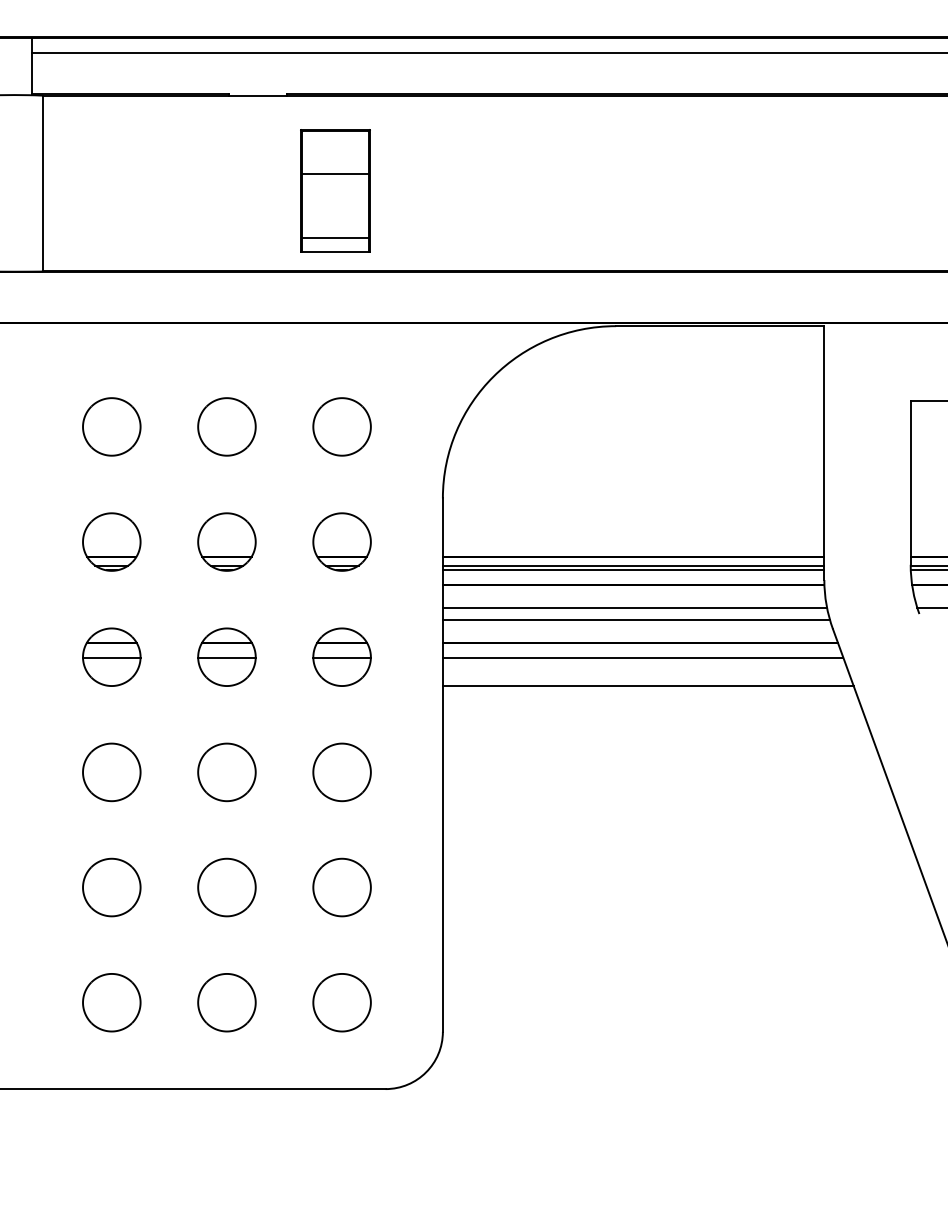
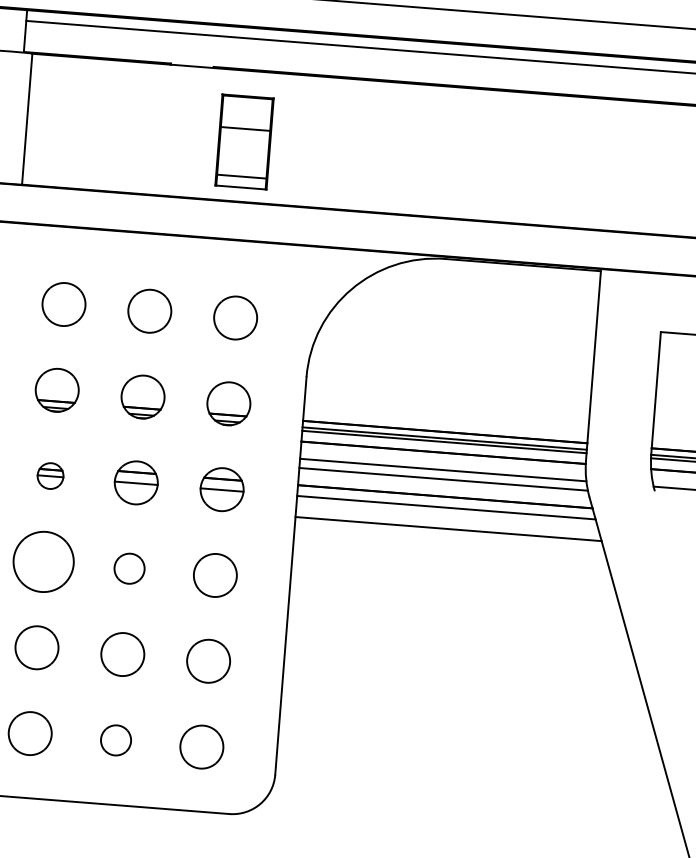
part: (111, 656) -> (50, 475), size x0.6
part: (111, 772) -> (43, 562), size x1.4
part: (226, 772) -> (129, 568), size x0.7
part: (226, 1002) -> (115, 740), size x0.7

